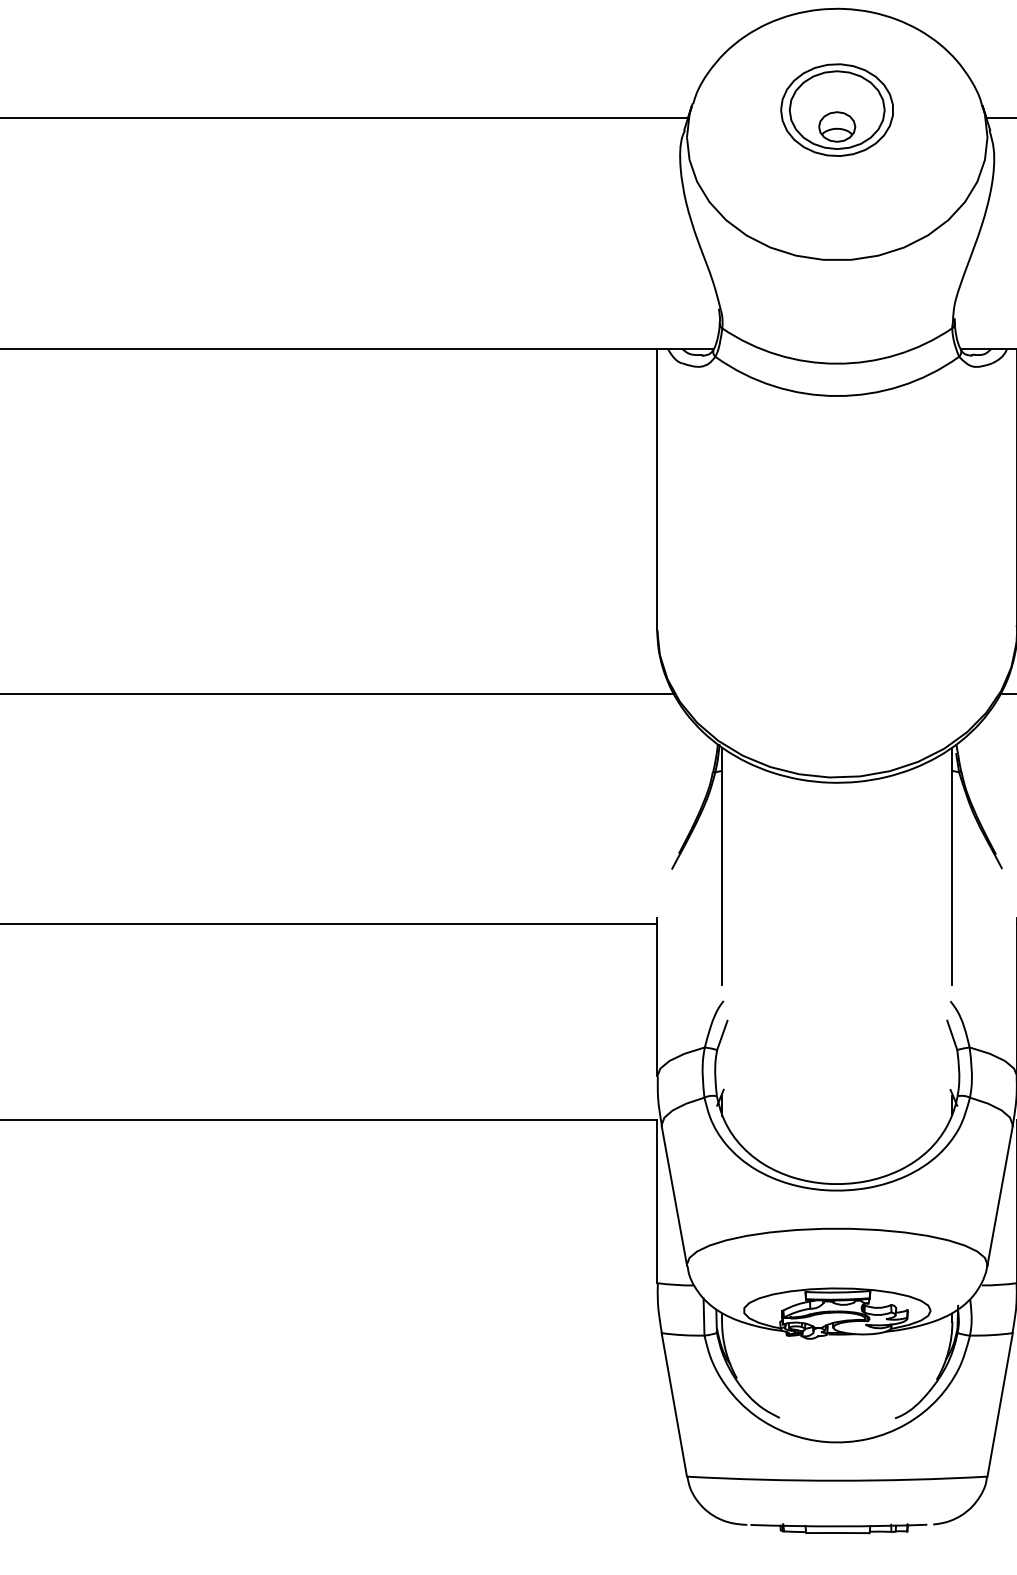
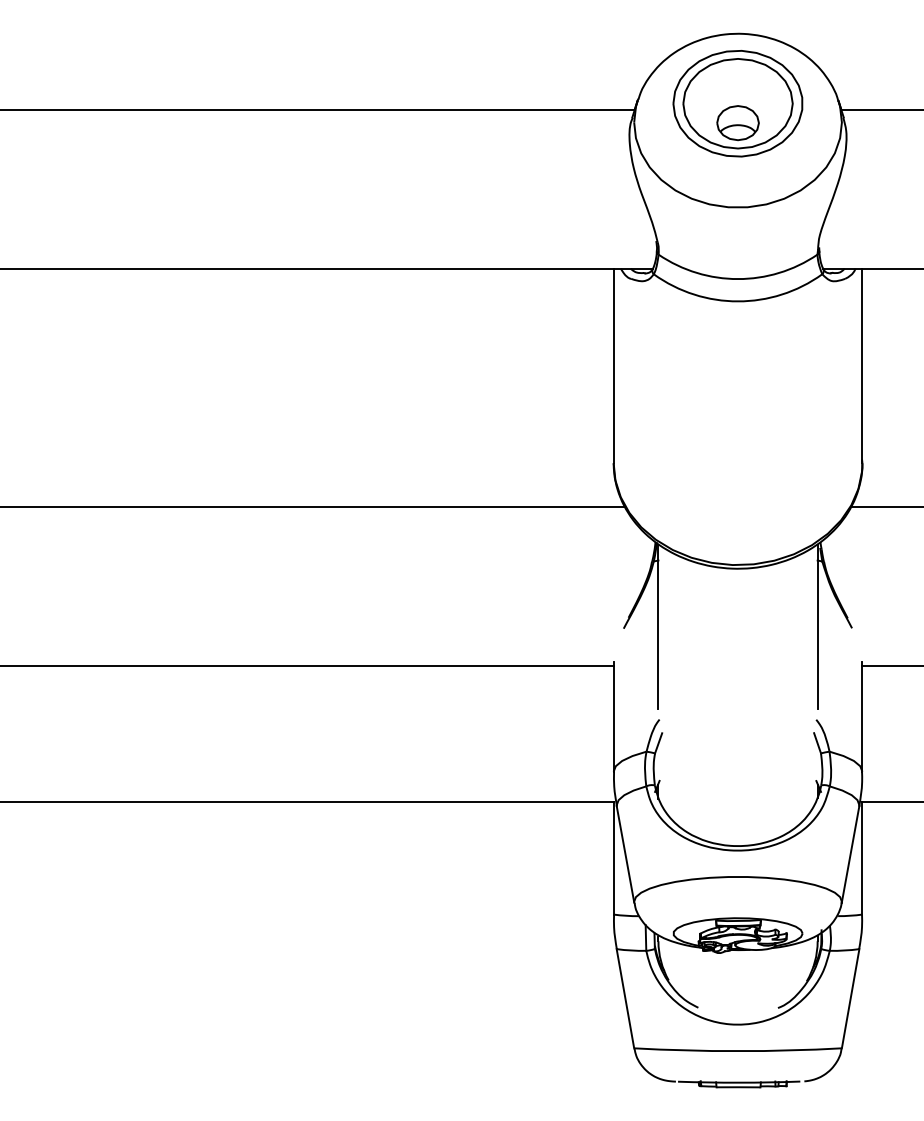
part: (836, 109) -> (737, 103), size x1.67

